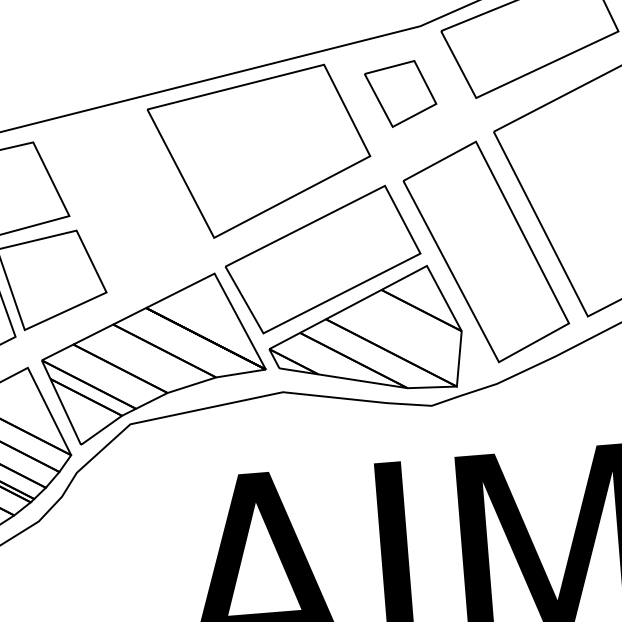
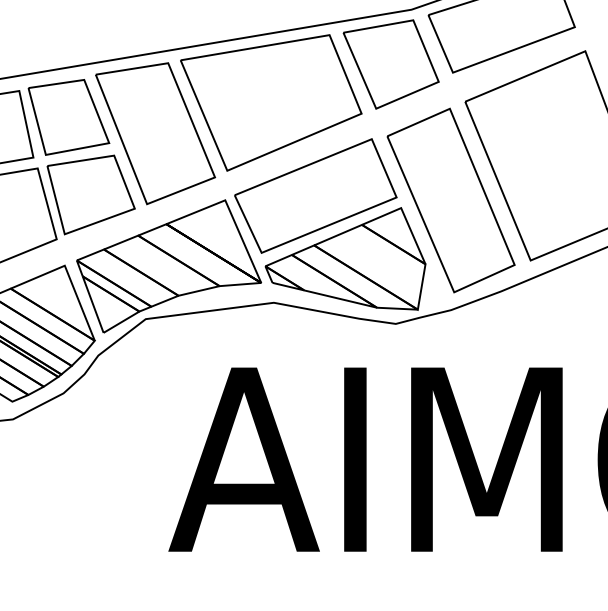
part: (400, 94) -> (390, 64), size x1.67
part: (124, 199) -> (155, 133), added

